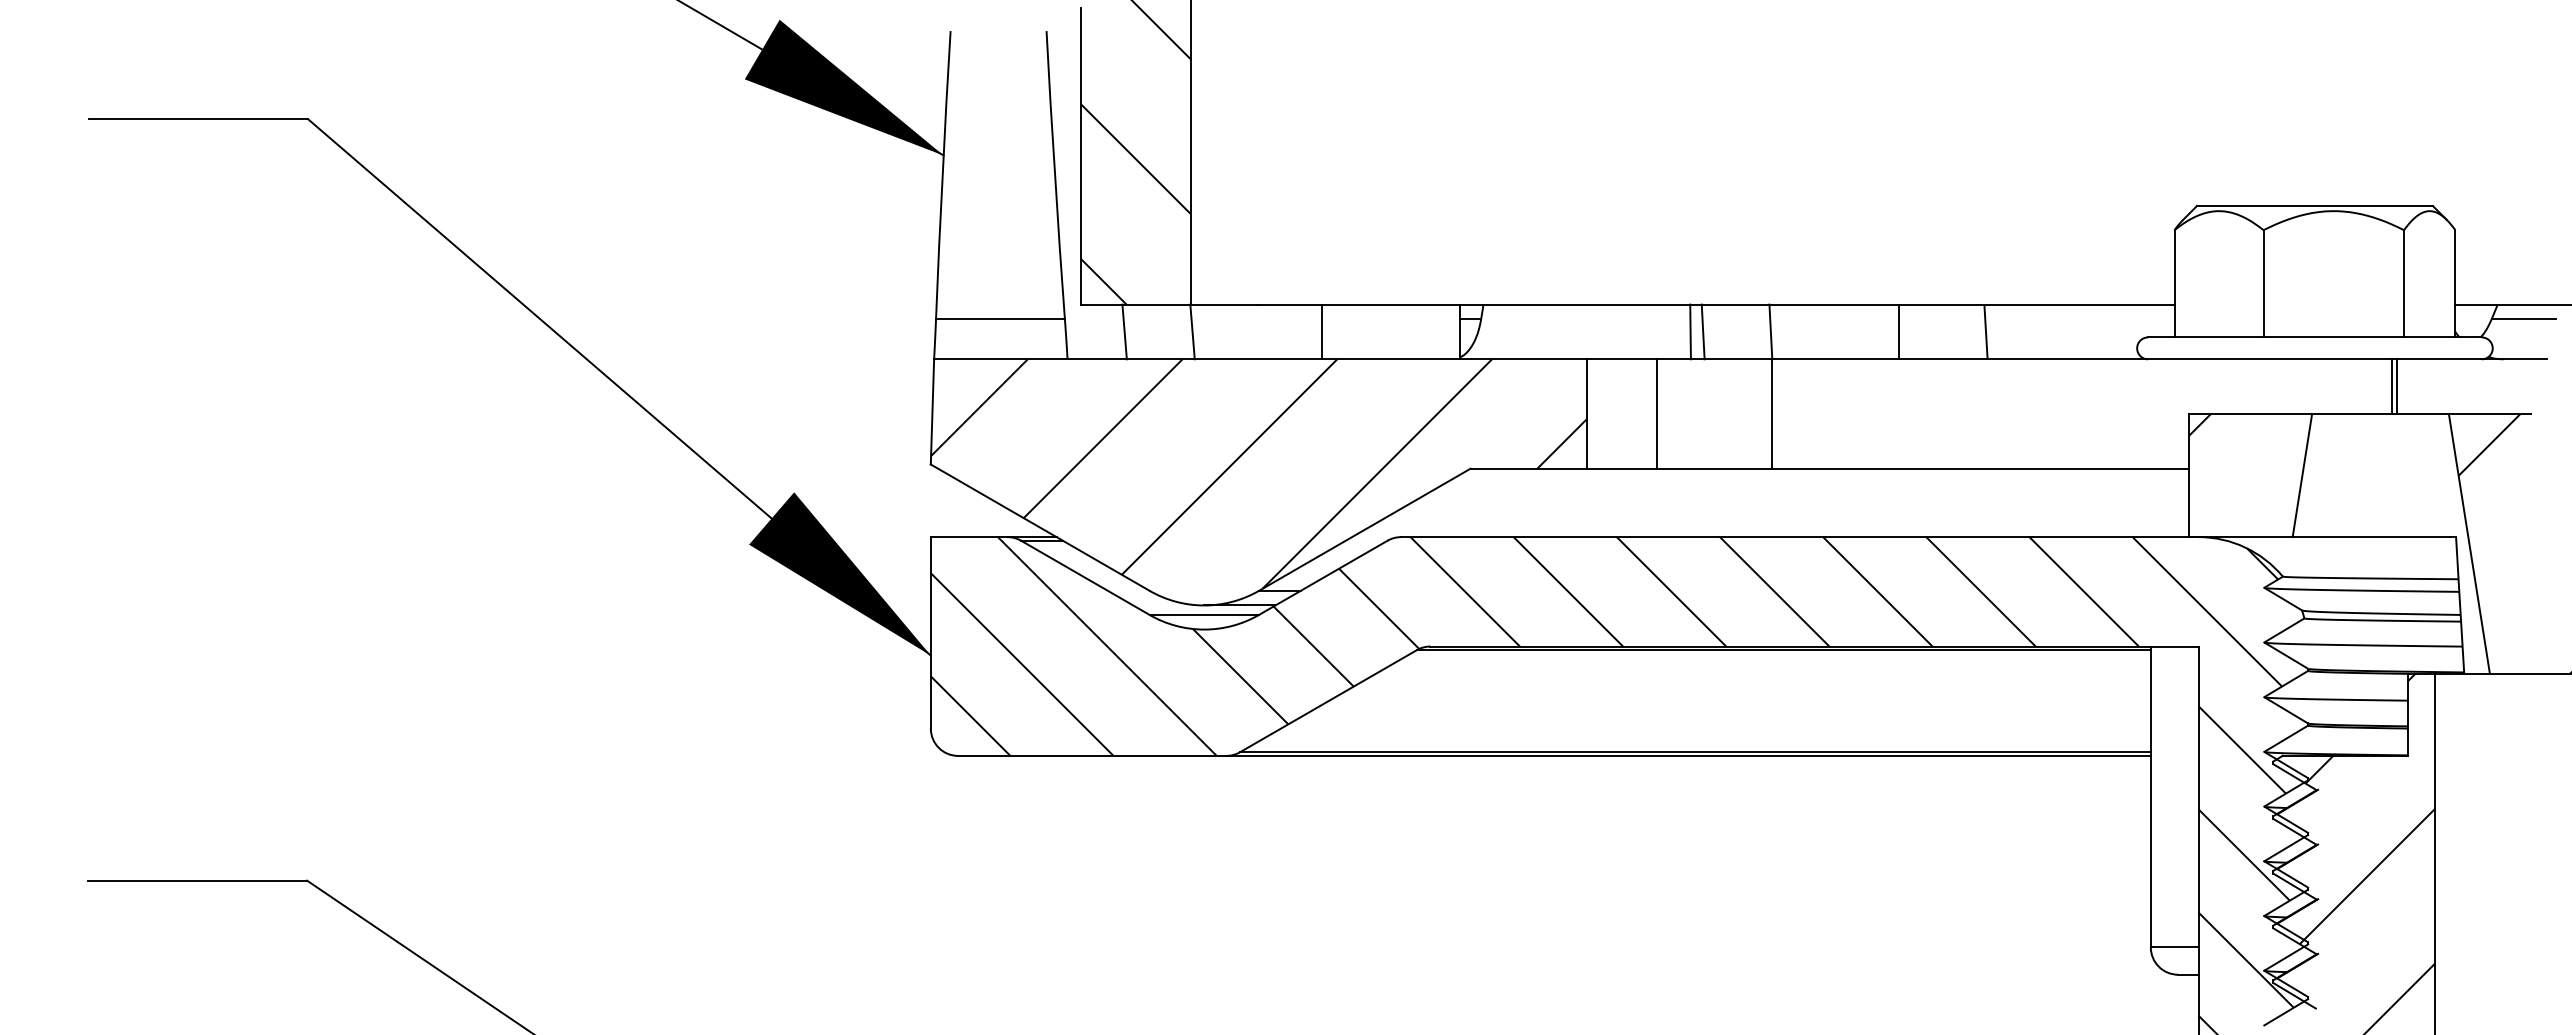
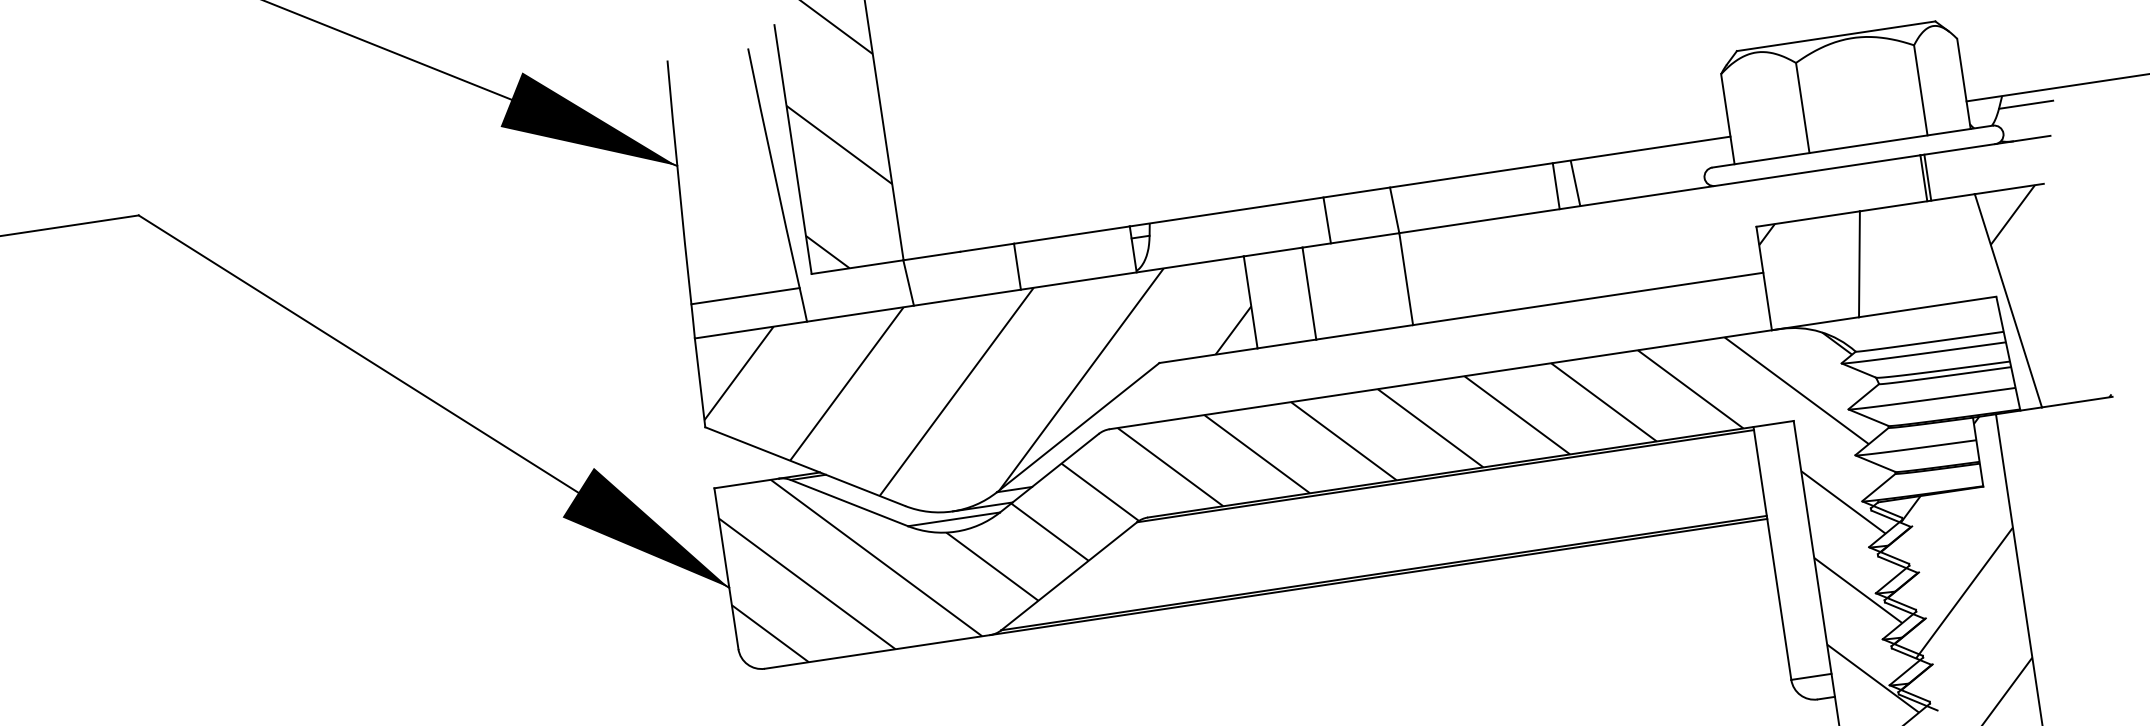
line: (1124, 331) -> (851, 291), removed
line: (1702, 331) -> (1337, 218), removed
line: (1899, 331) -> (1556, 185), moved

